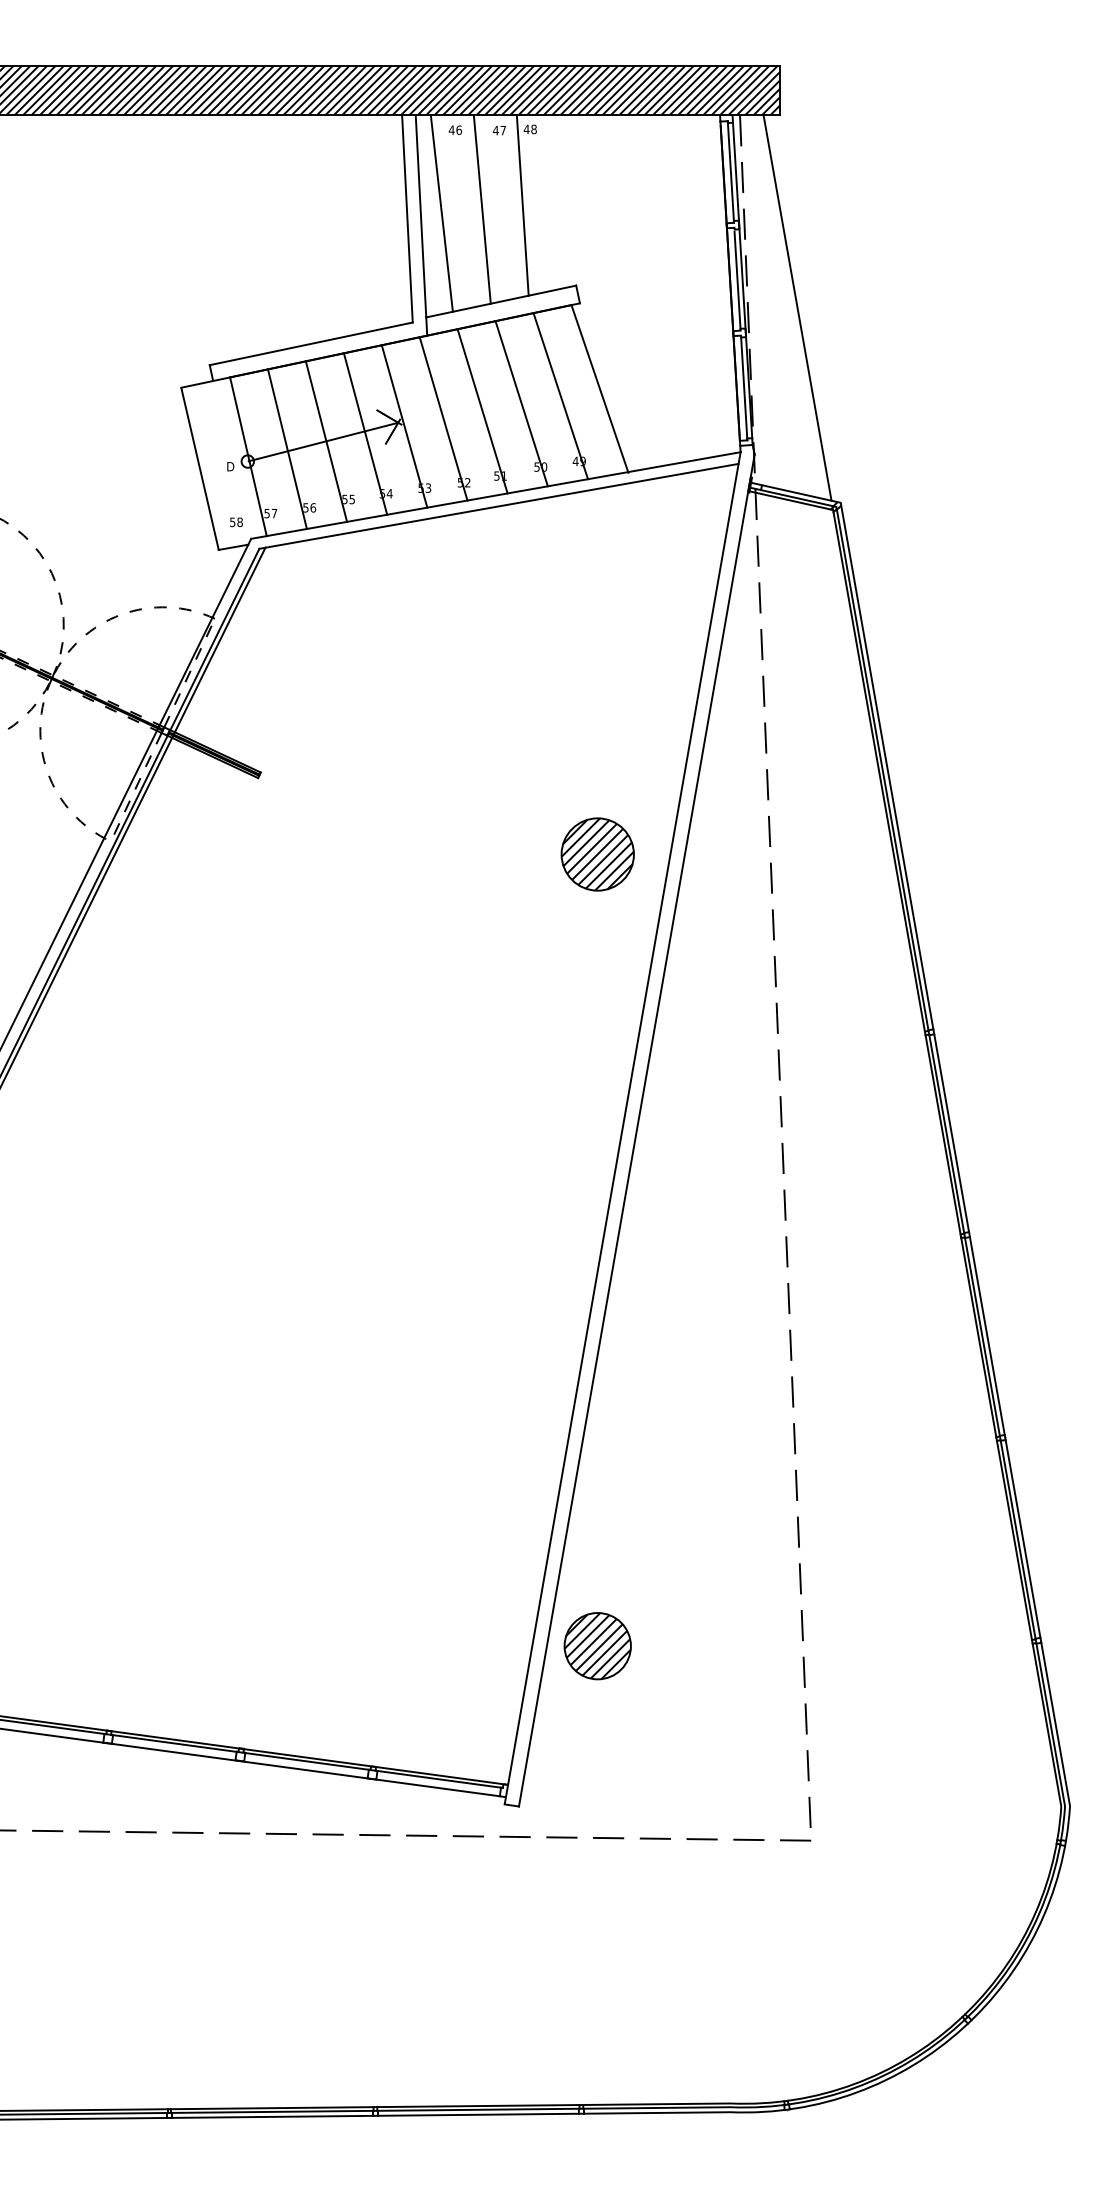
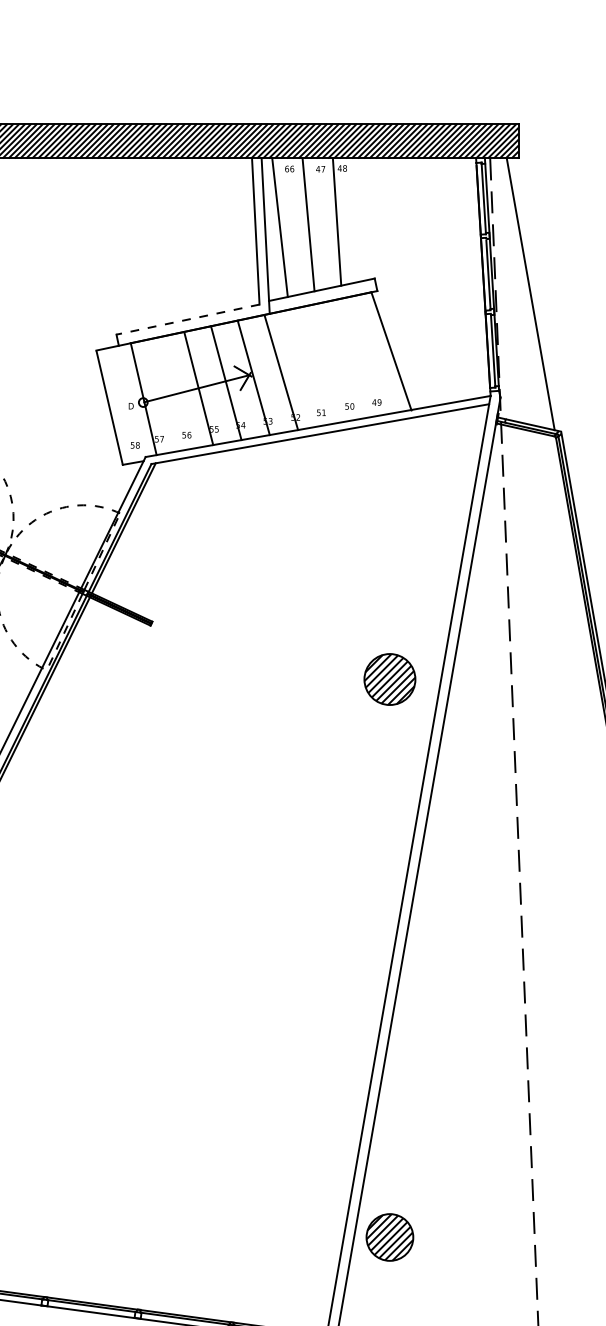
text: (451, 129) -> (286, 168), 46 -> 66
line: (311, 343) -> (188, 319), solid -> dashed
line: (560, 396) -> (363, 356), removed
line: (521, 403) -> (336, 361), removed
line: (482, 411) -> (308, 367), removed
line: (287, 449) -> (171, 394), removed

